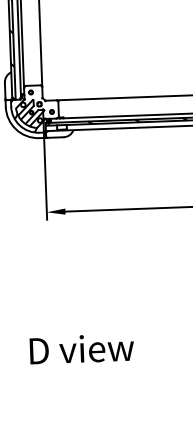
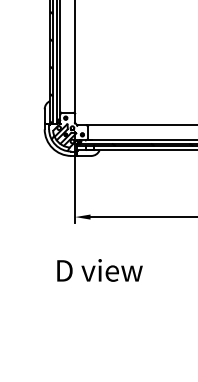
text: (81, 349) -> (99, 270), moved

